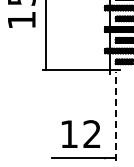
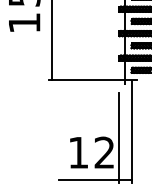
line: (115, 116) -> (131, 132), dashed -> solid
line: (105, 121) -> (119, 138), added

